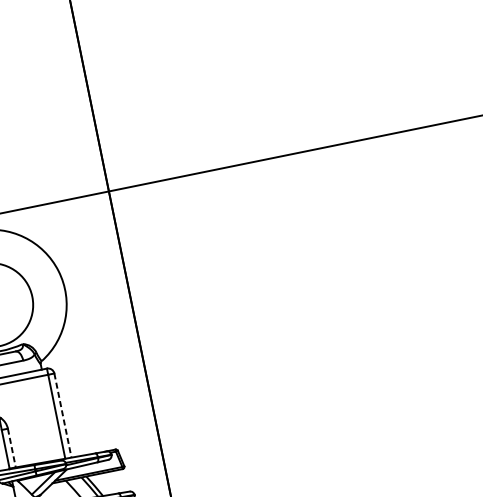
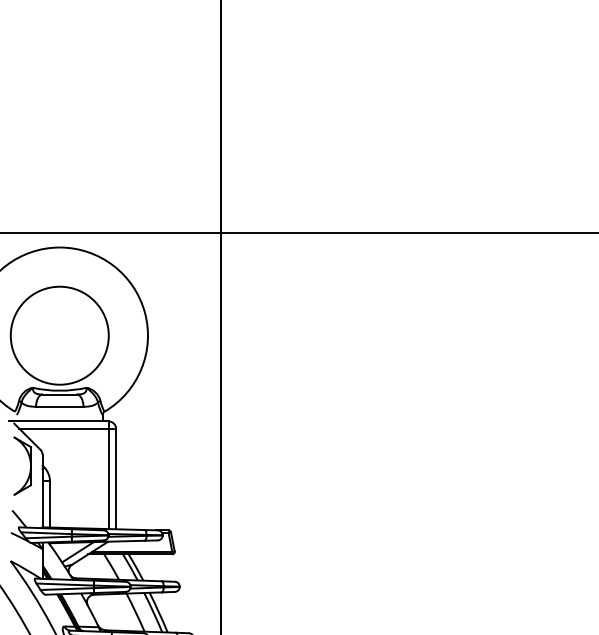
line: (63, 415) -> (116, 479), dashed -> solid
line: (11, 448) -> (49, 504), dashed -> solid

